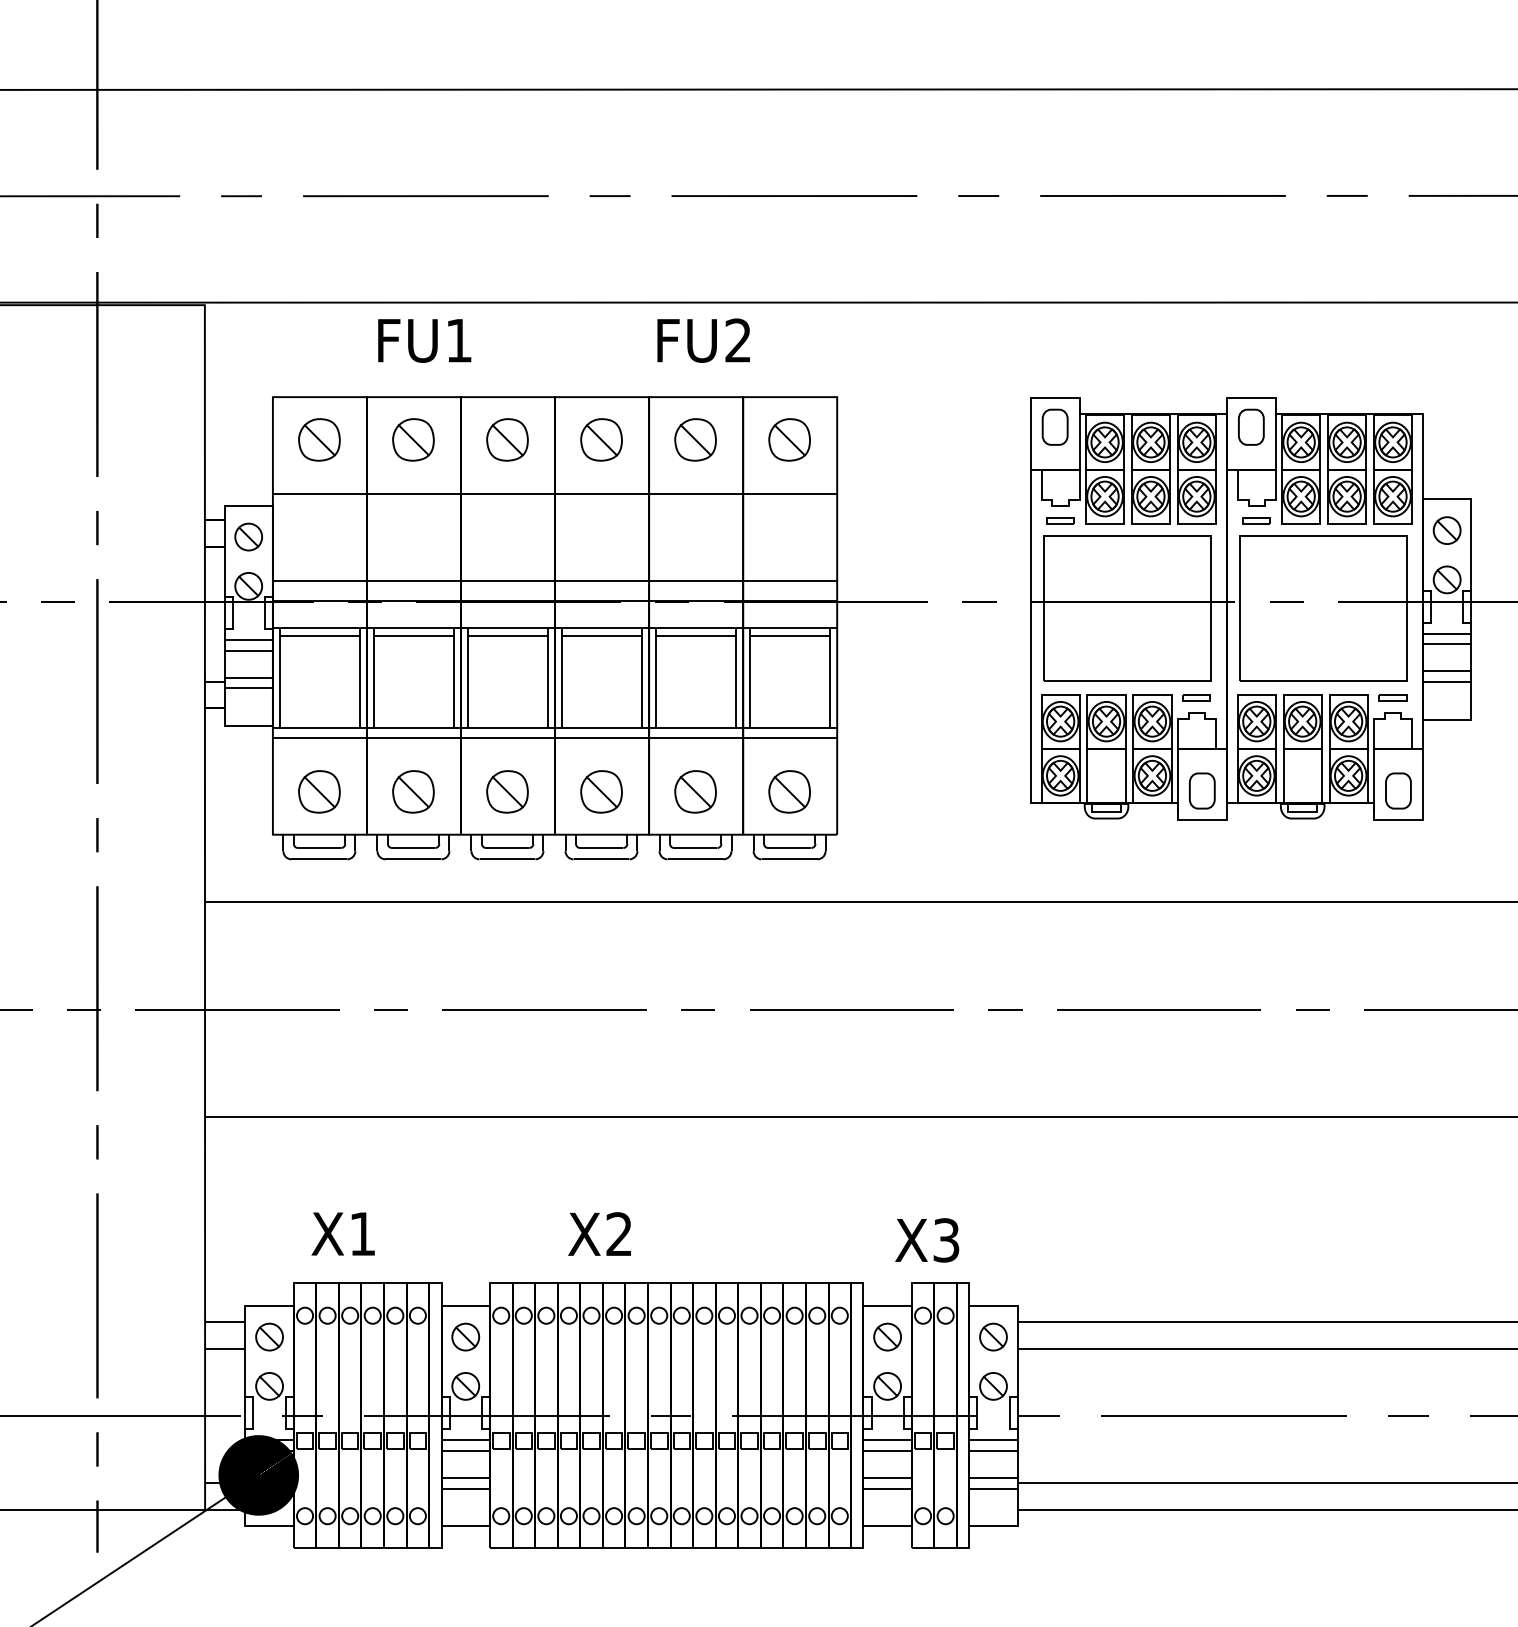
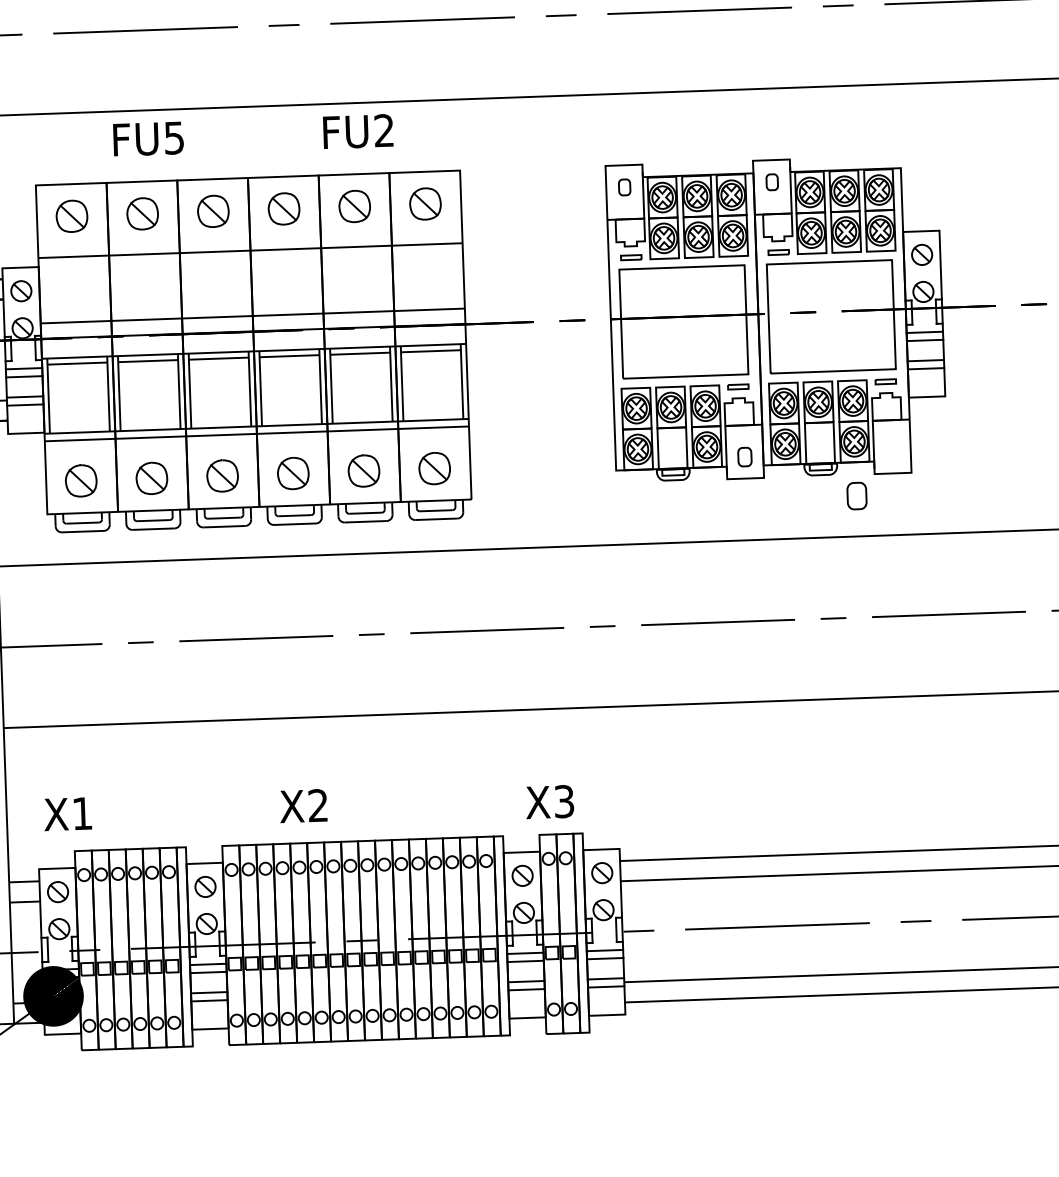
text: (458, 340) -> (173, 137), FU1 -> FU5
part: (1054, 426) -> (624, 186), size x0.6
part: (1251, 426) -> (772, 181), size x0.6
part: (1202, 790) -> (745, 456), size x0.7
part: (1398, 790) -> (857, 495), moved
text: (342, 1233) -> (67, 813), moved

